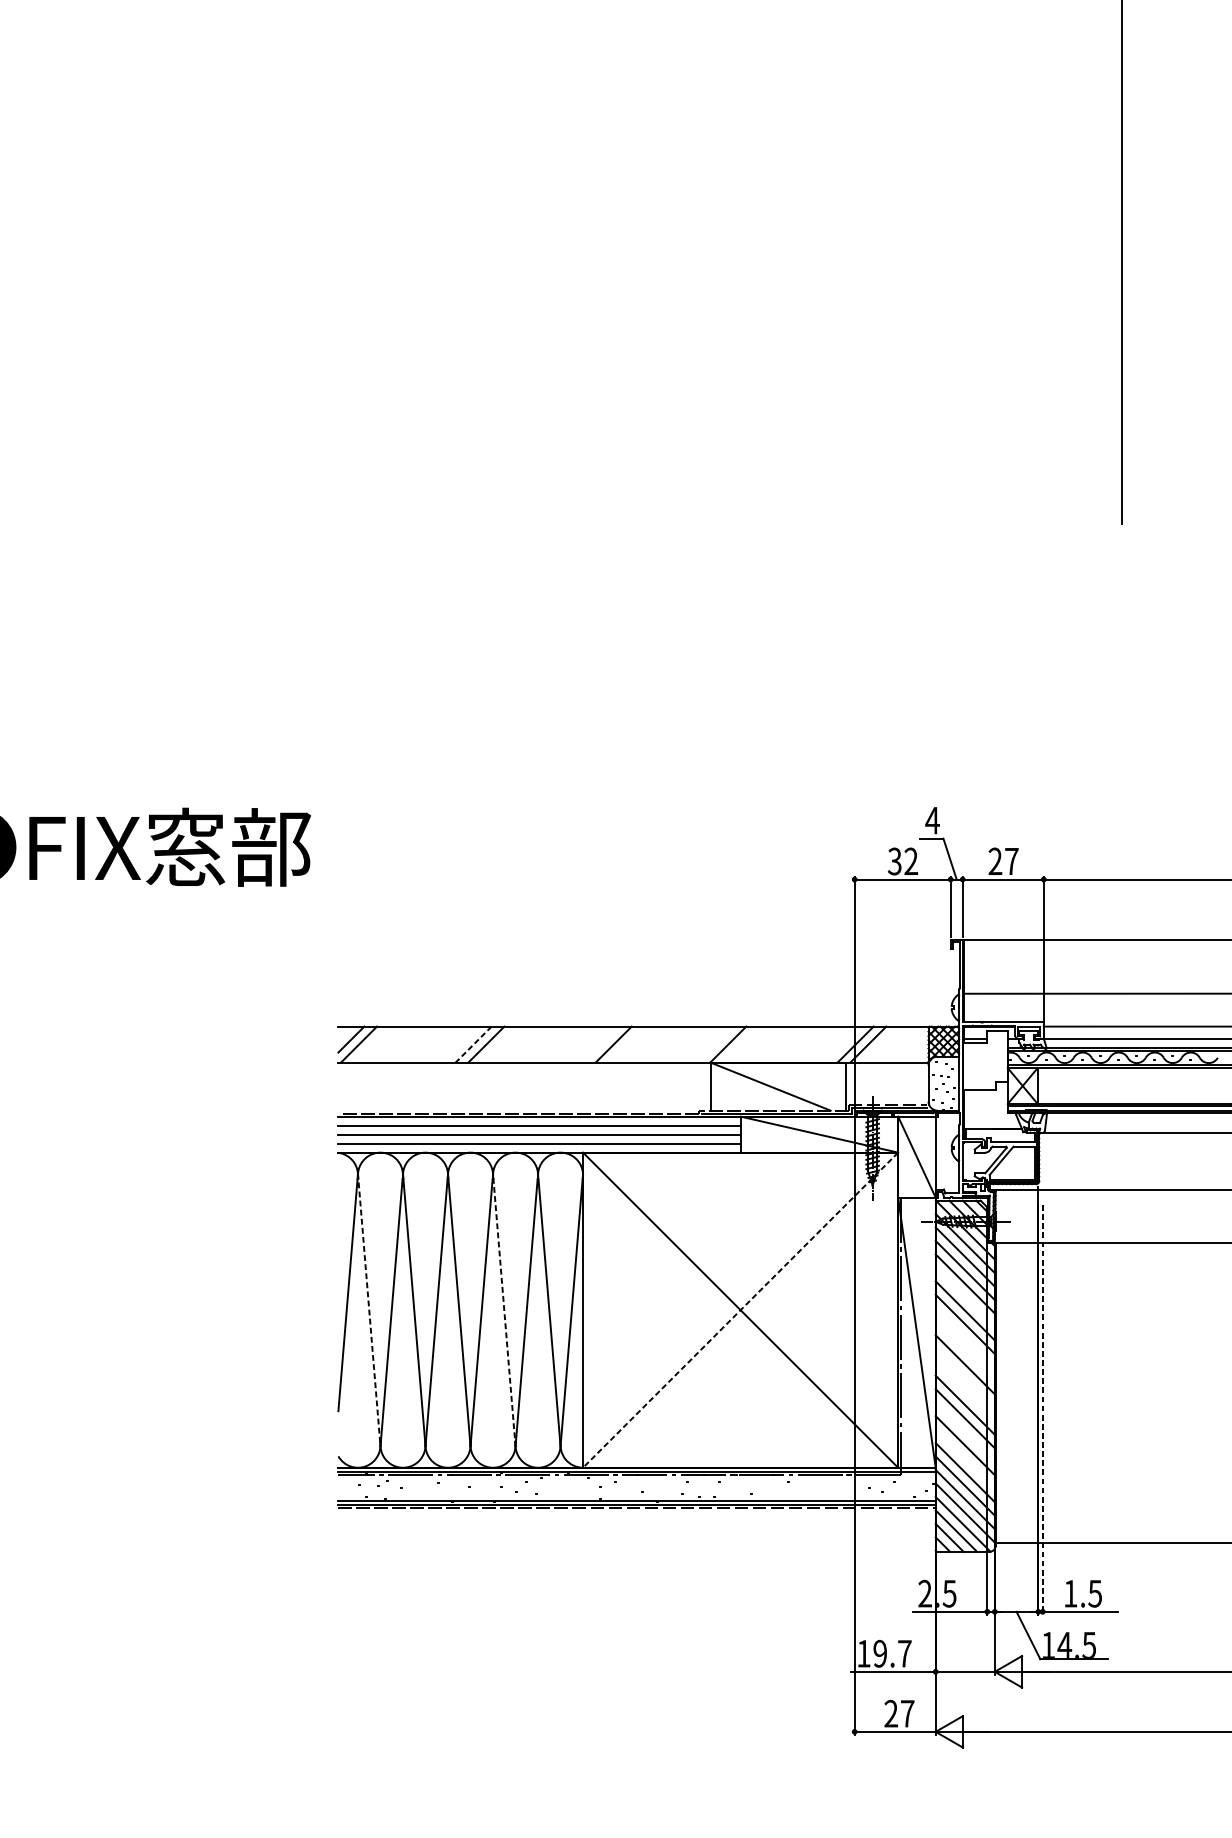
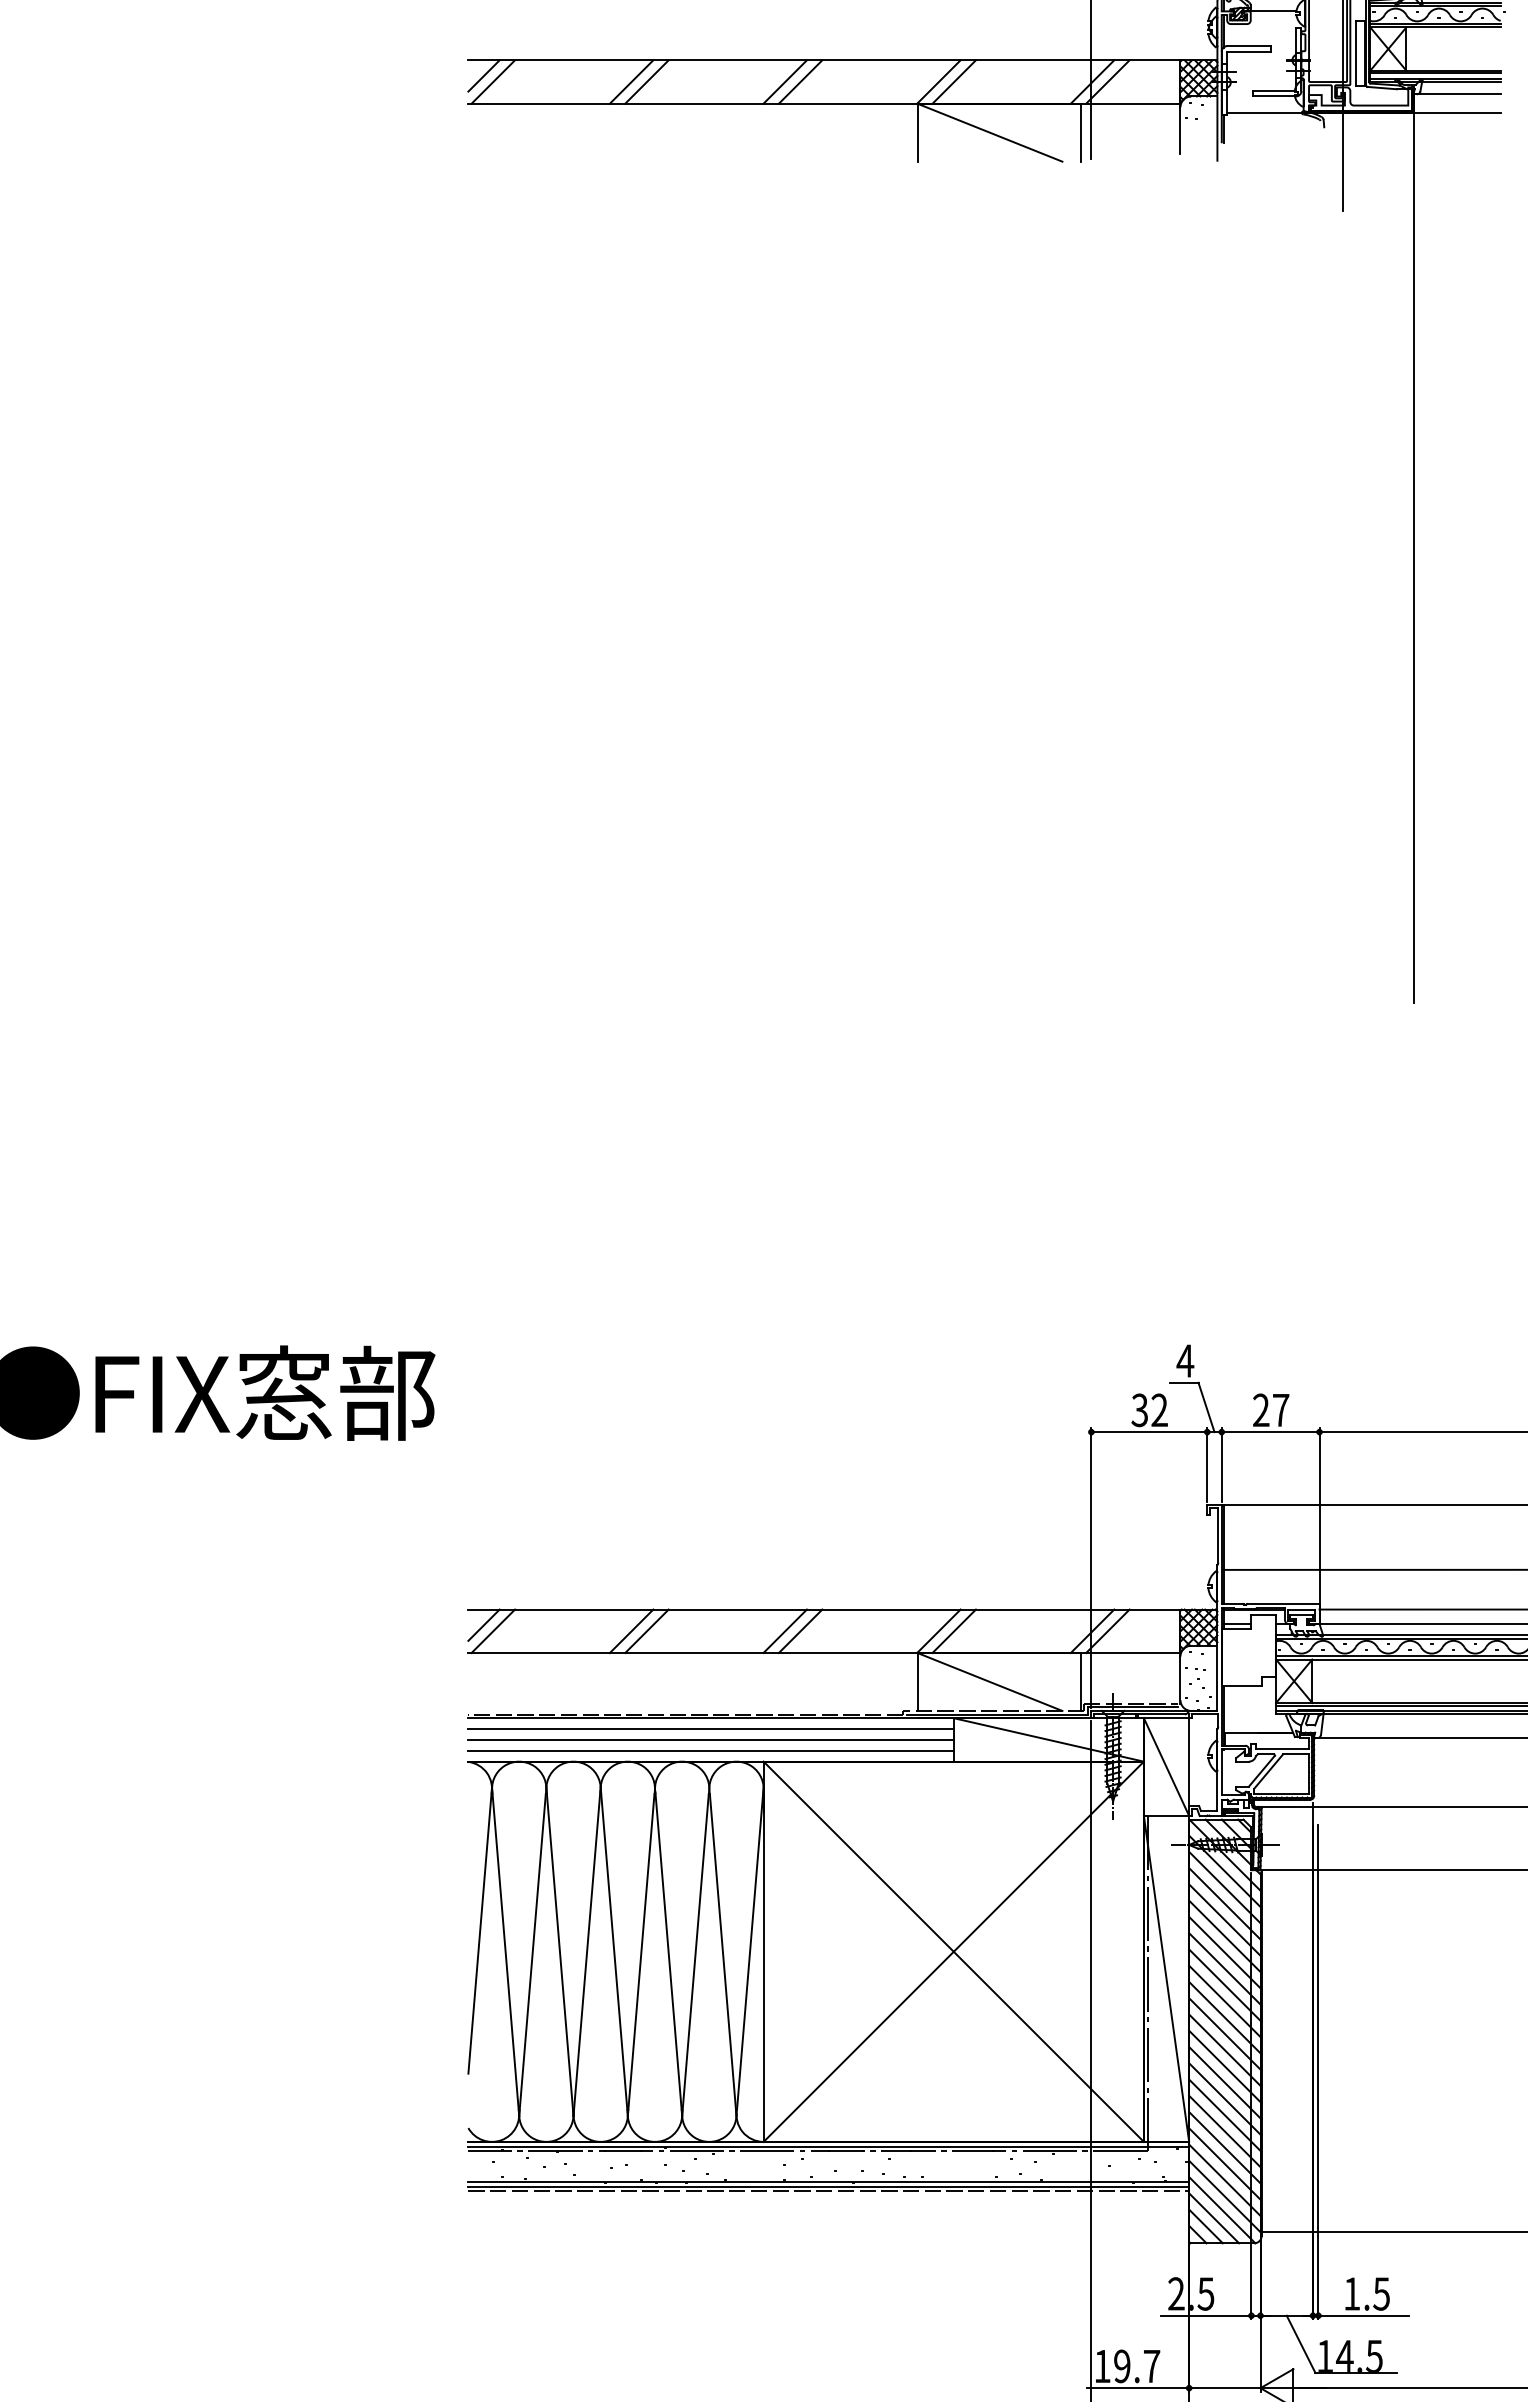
line: (473, 1044) -> (631, 1631), dashed -> solid
line: (600, 1044) -> (784, 1631), added
line: (740, 1044) -> (953, 1631), added
line: (965, 1297) -> (1225, 1936), added
line: (369, 1309) -> (505, 1951), dashed -> solid
line: (740, 1309) -> (953, 1951), dashed -> solid
line: (504, 1312) -> (668, 1954), dashed -> solid
line: (965, 1338) -> (1225, 1985), added
line: (965, 1351) -> (1225, 2001), added
line: (965, 1378) -> (1225, 2034), added
line: (965, 1392) -> (1225, 2050), added
line: (1042, 1410) -> (1318, 2072), dashed -> solid
line: (965, 1432) -> (1225, 2099), added
line: (965, 1459) -> (1225, 2131), added

